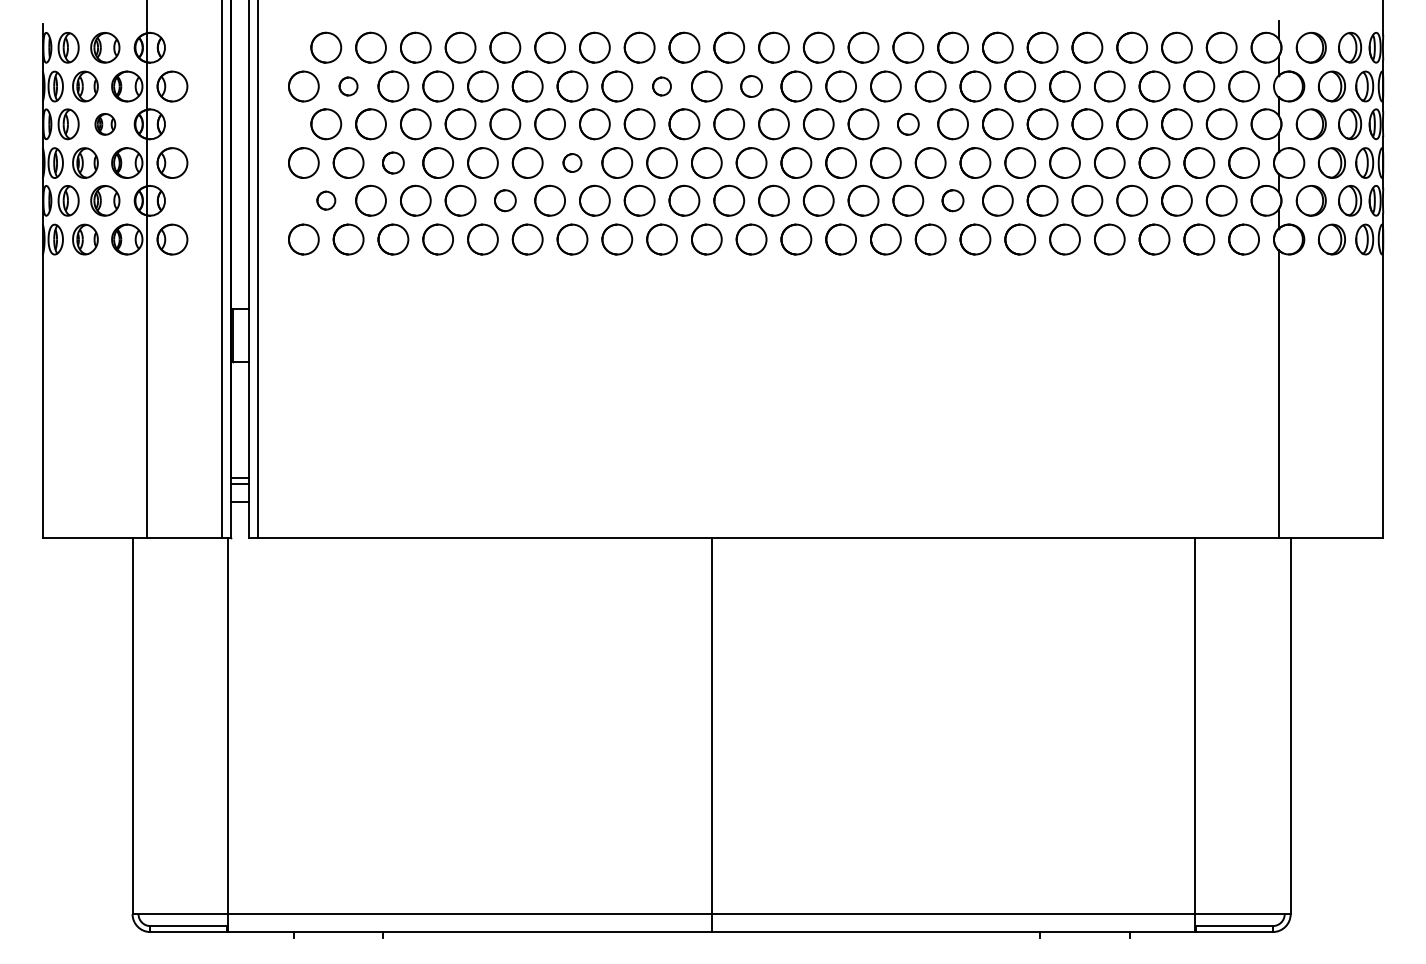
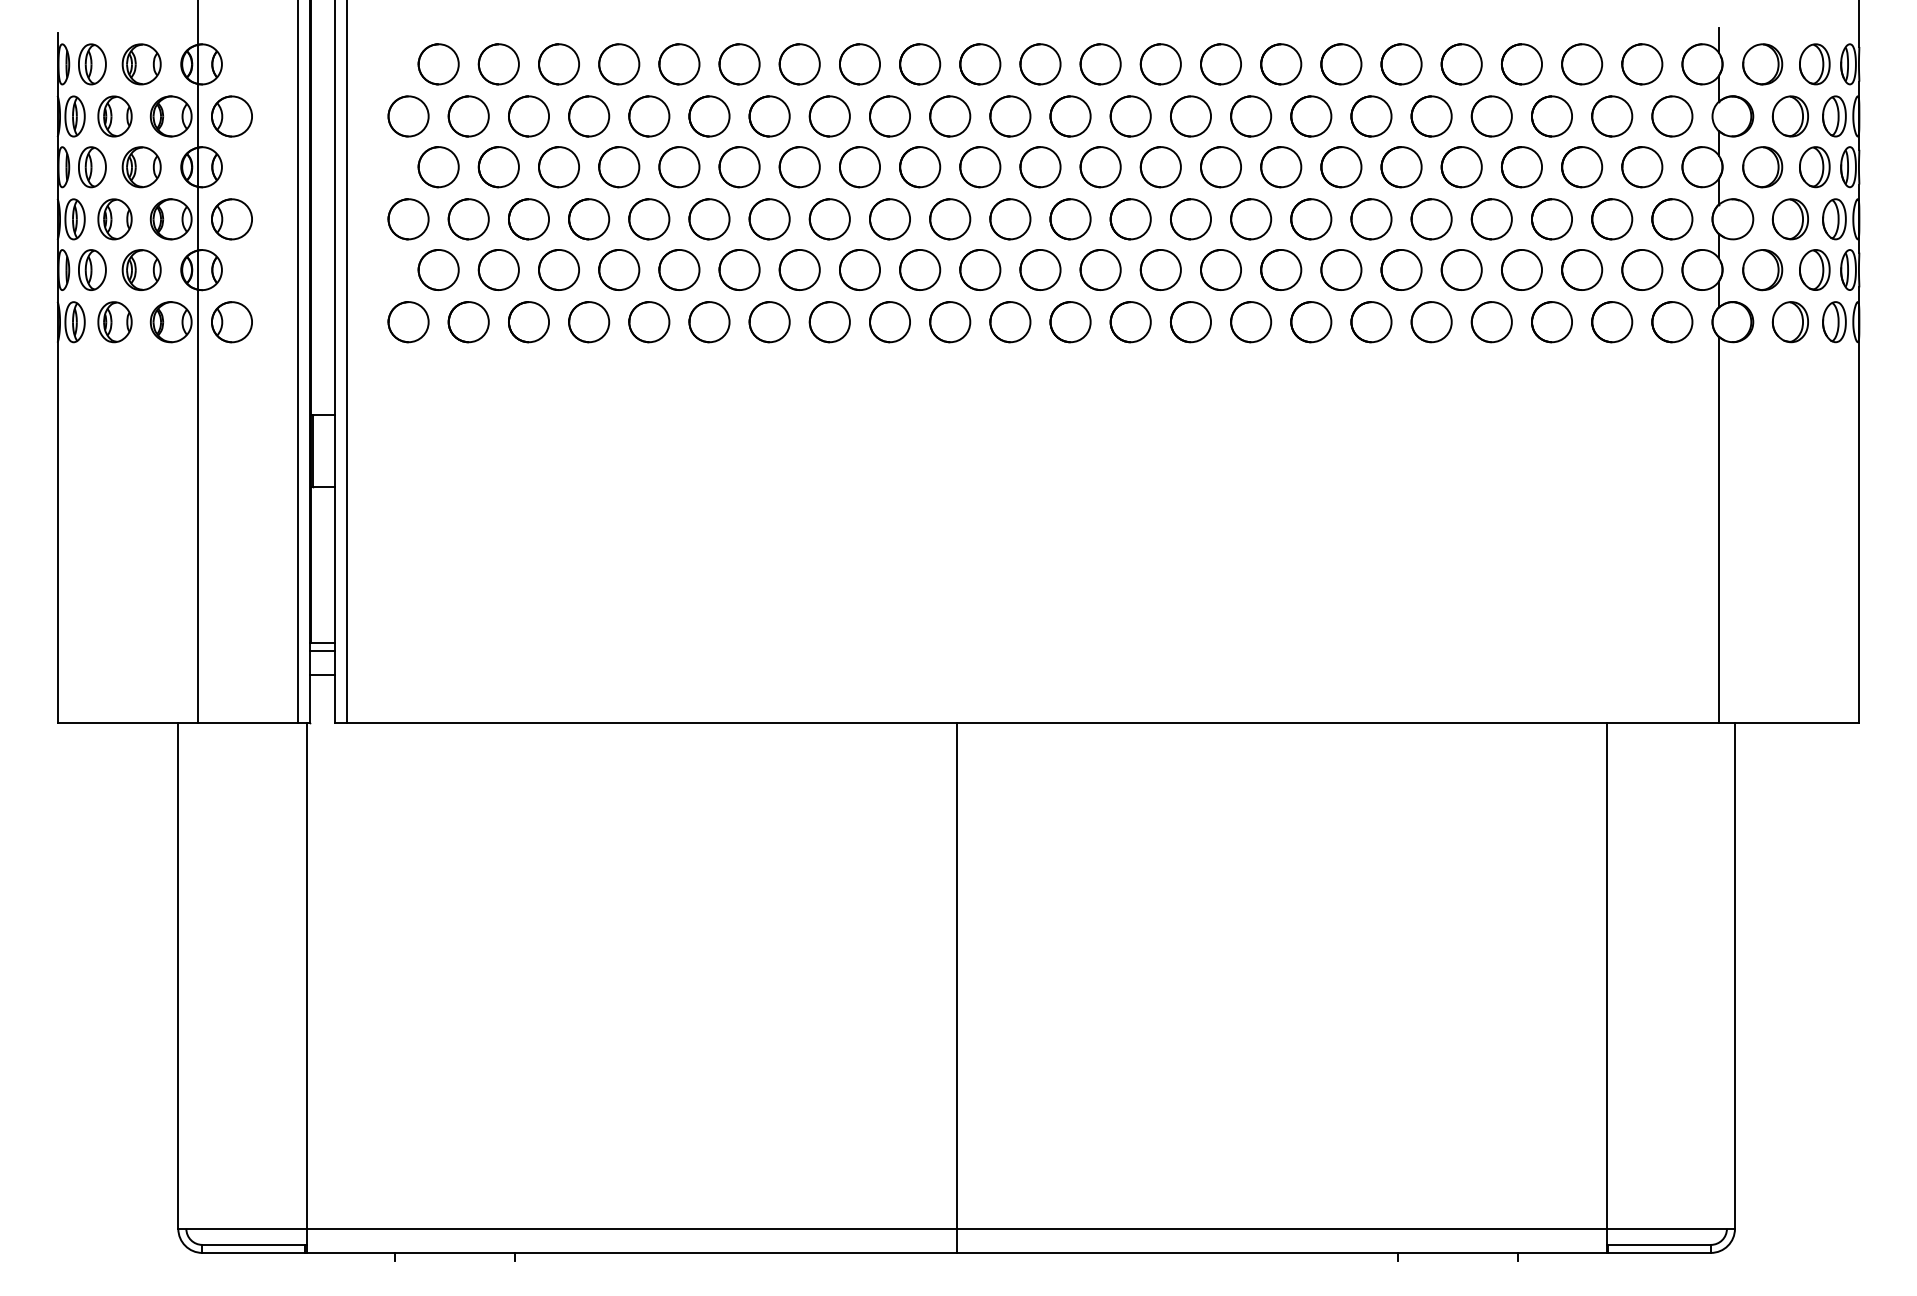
part: (348, 86) -> (468, 116), size x1.67
part: (661, 86) -> (889, 116), size x1.67
part: (751, 86) -> (1010, 116), size x1.43
part: (105, 124) -> (141, 167), size x1.43
part: (908, 124) -> (1221, 167), size x1.43
part: (393, 162) -> (529, 218), size x1.43
part: (572, 162) -> (769, 218), size x1.67
part: (326, 200) -> (439, 269), size x1.67
part: (505, 200) -> (679, 269), size x1.43
part: (952, 200) -> (1280, 269), size x1.43

